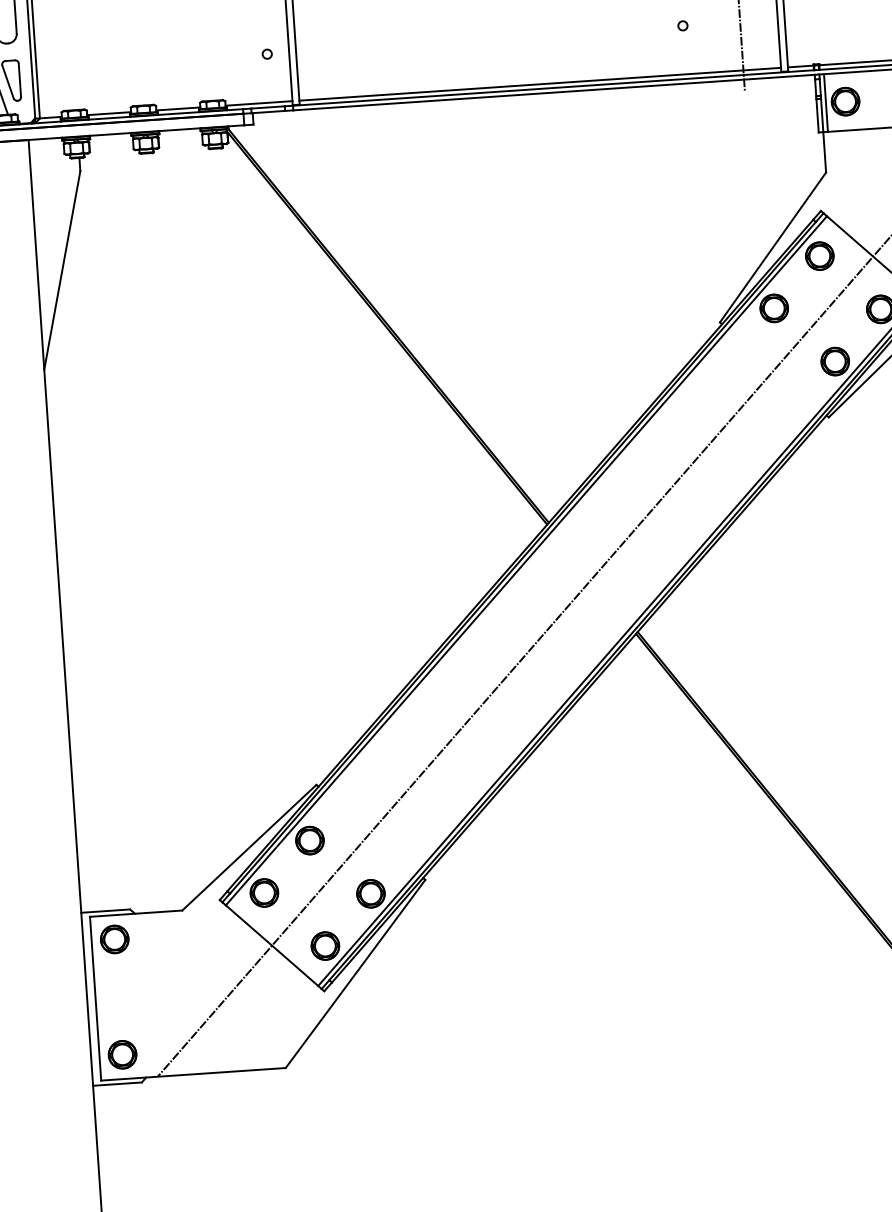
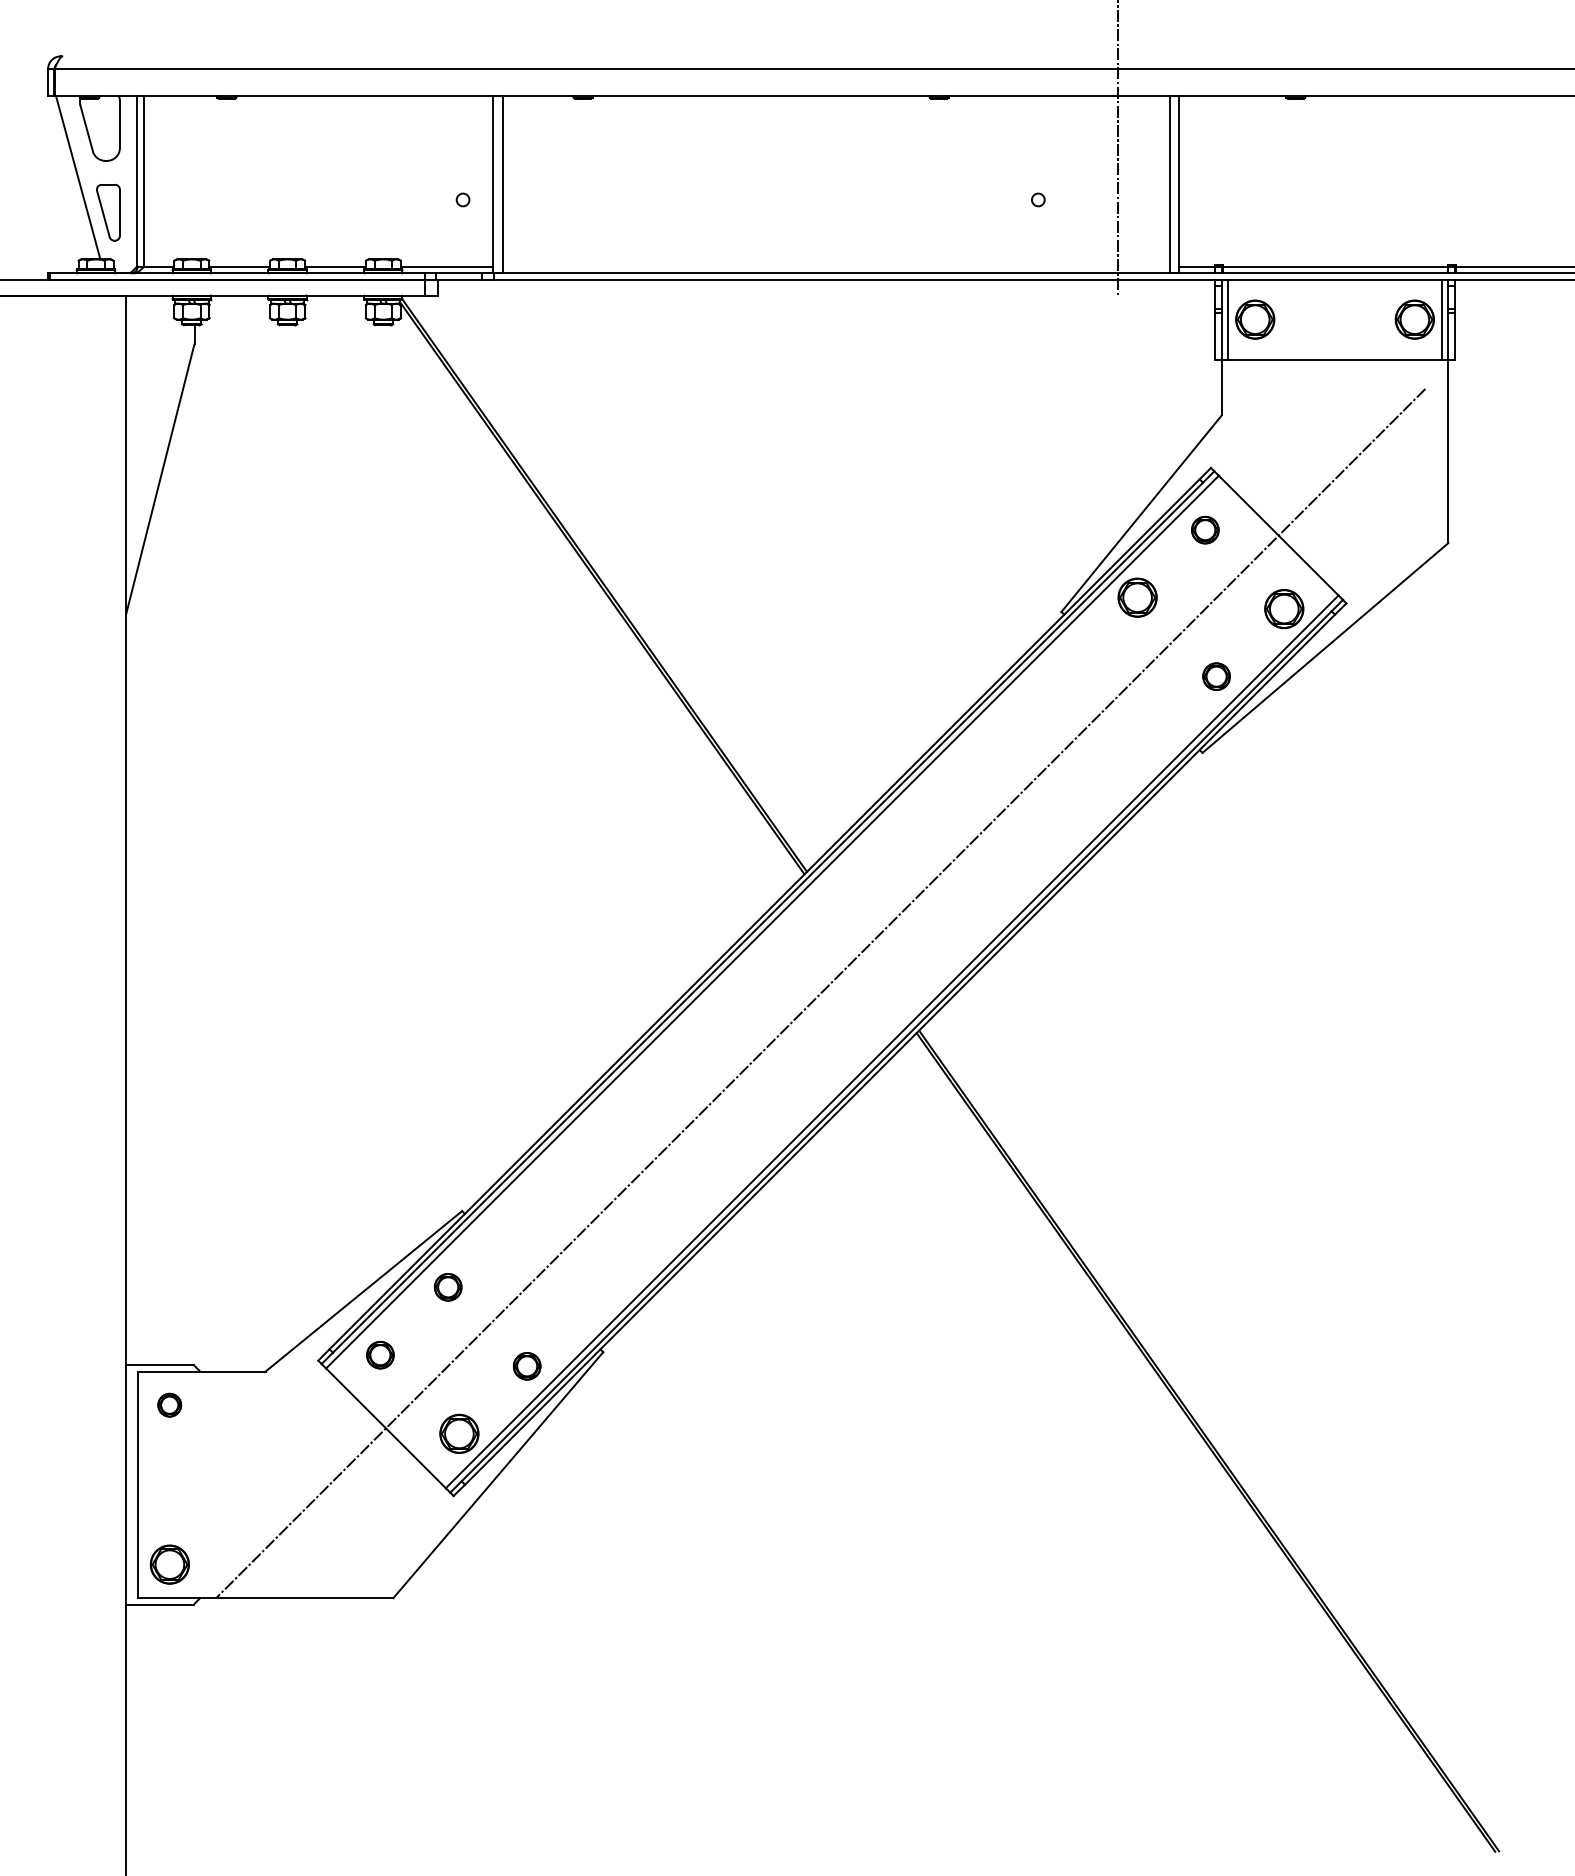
line: (539, 84) -> (835, 267), removed
part: (820, 256) -> (1205, 530), size x0.7
part: (835, 361) -> (1216, 676), size x0.7
part: (310, 840) -> (448, 1287), size x0.7
part: (264, 893) -> (380, 1355), size x0.7
part: (371, 894) -> (527, 1366), size x0.7
part: (114, 939) -> (169, 1405), size x0.6

